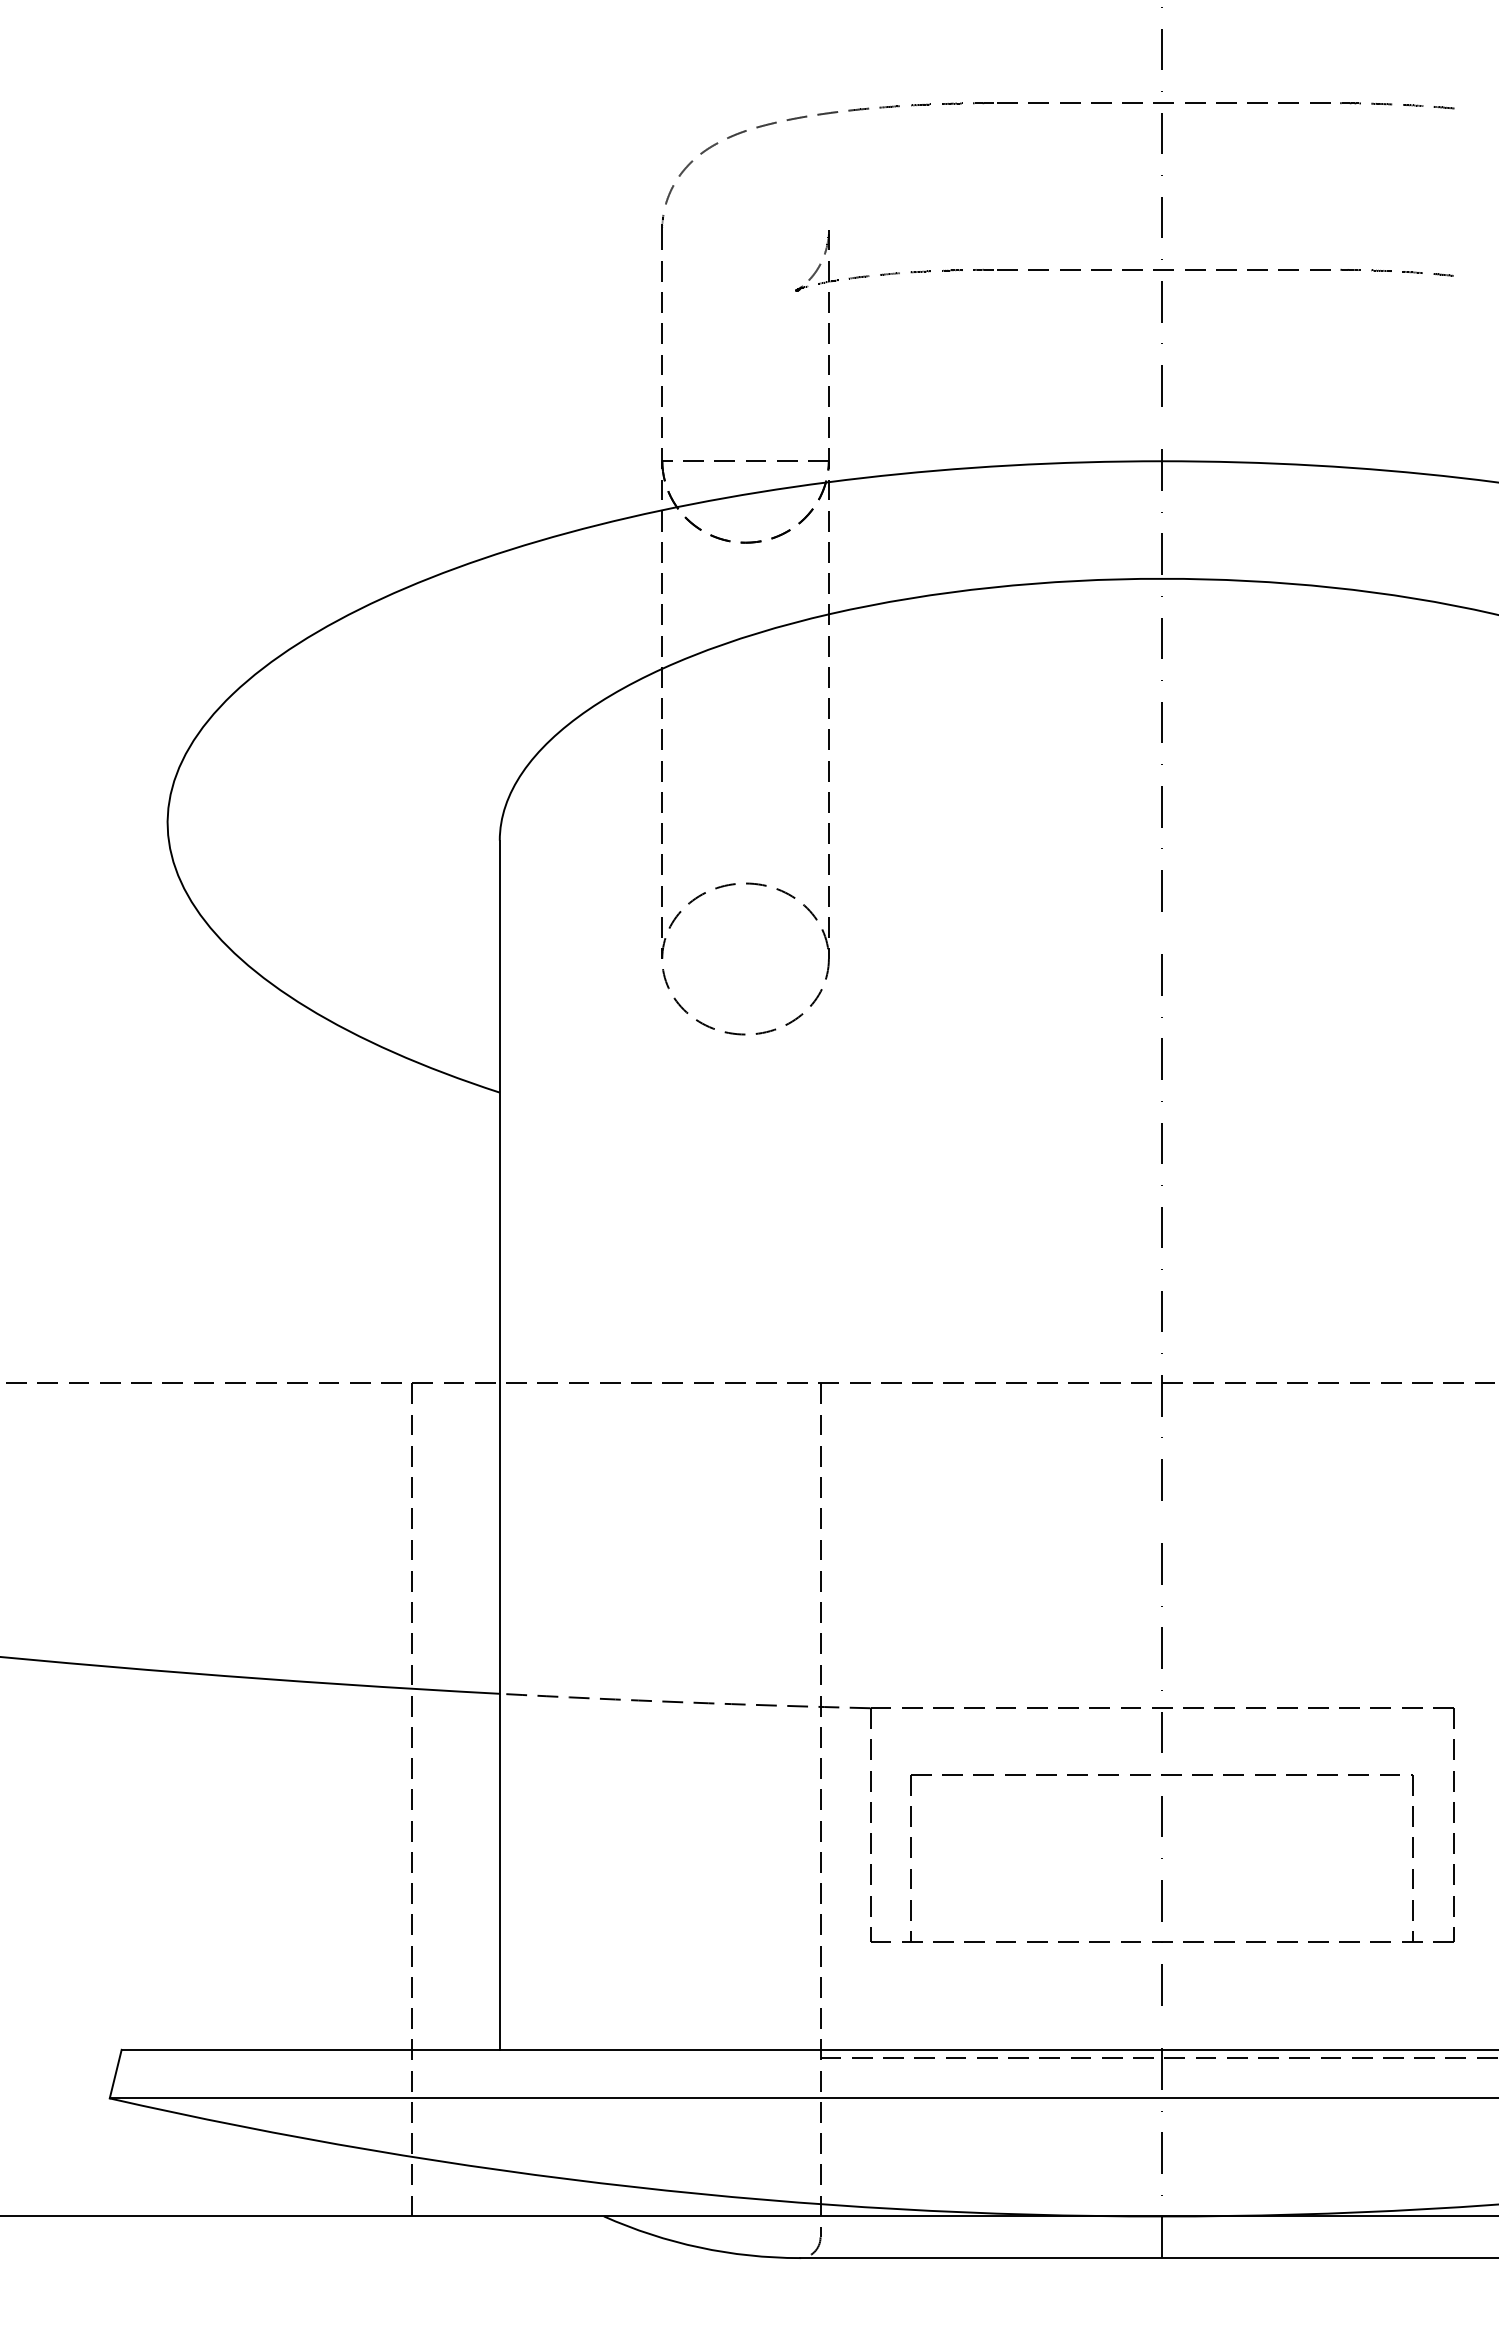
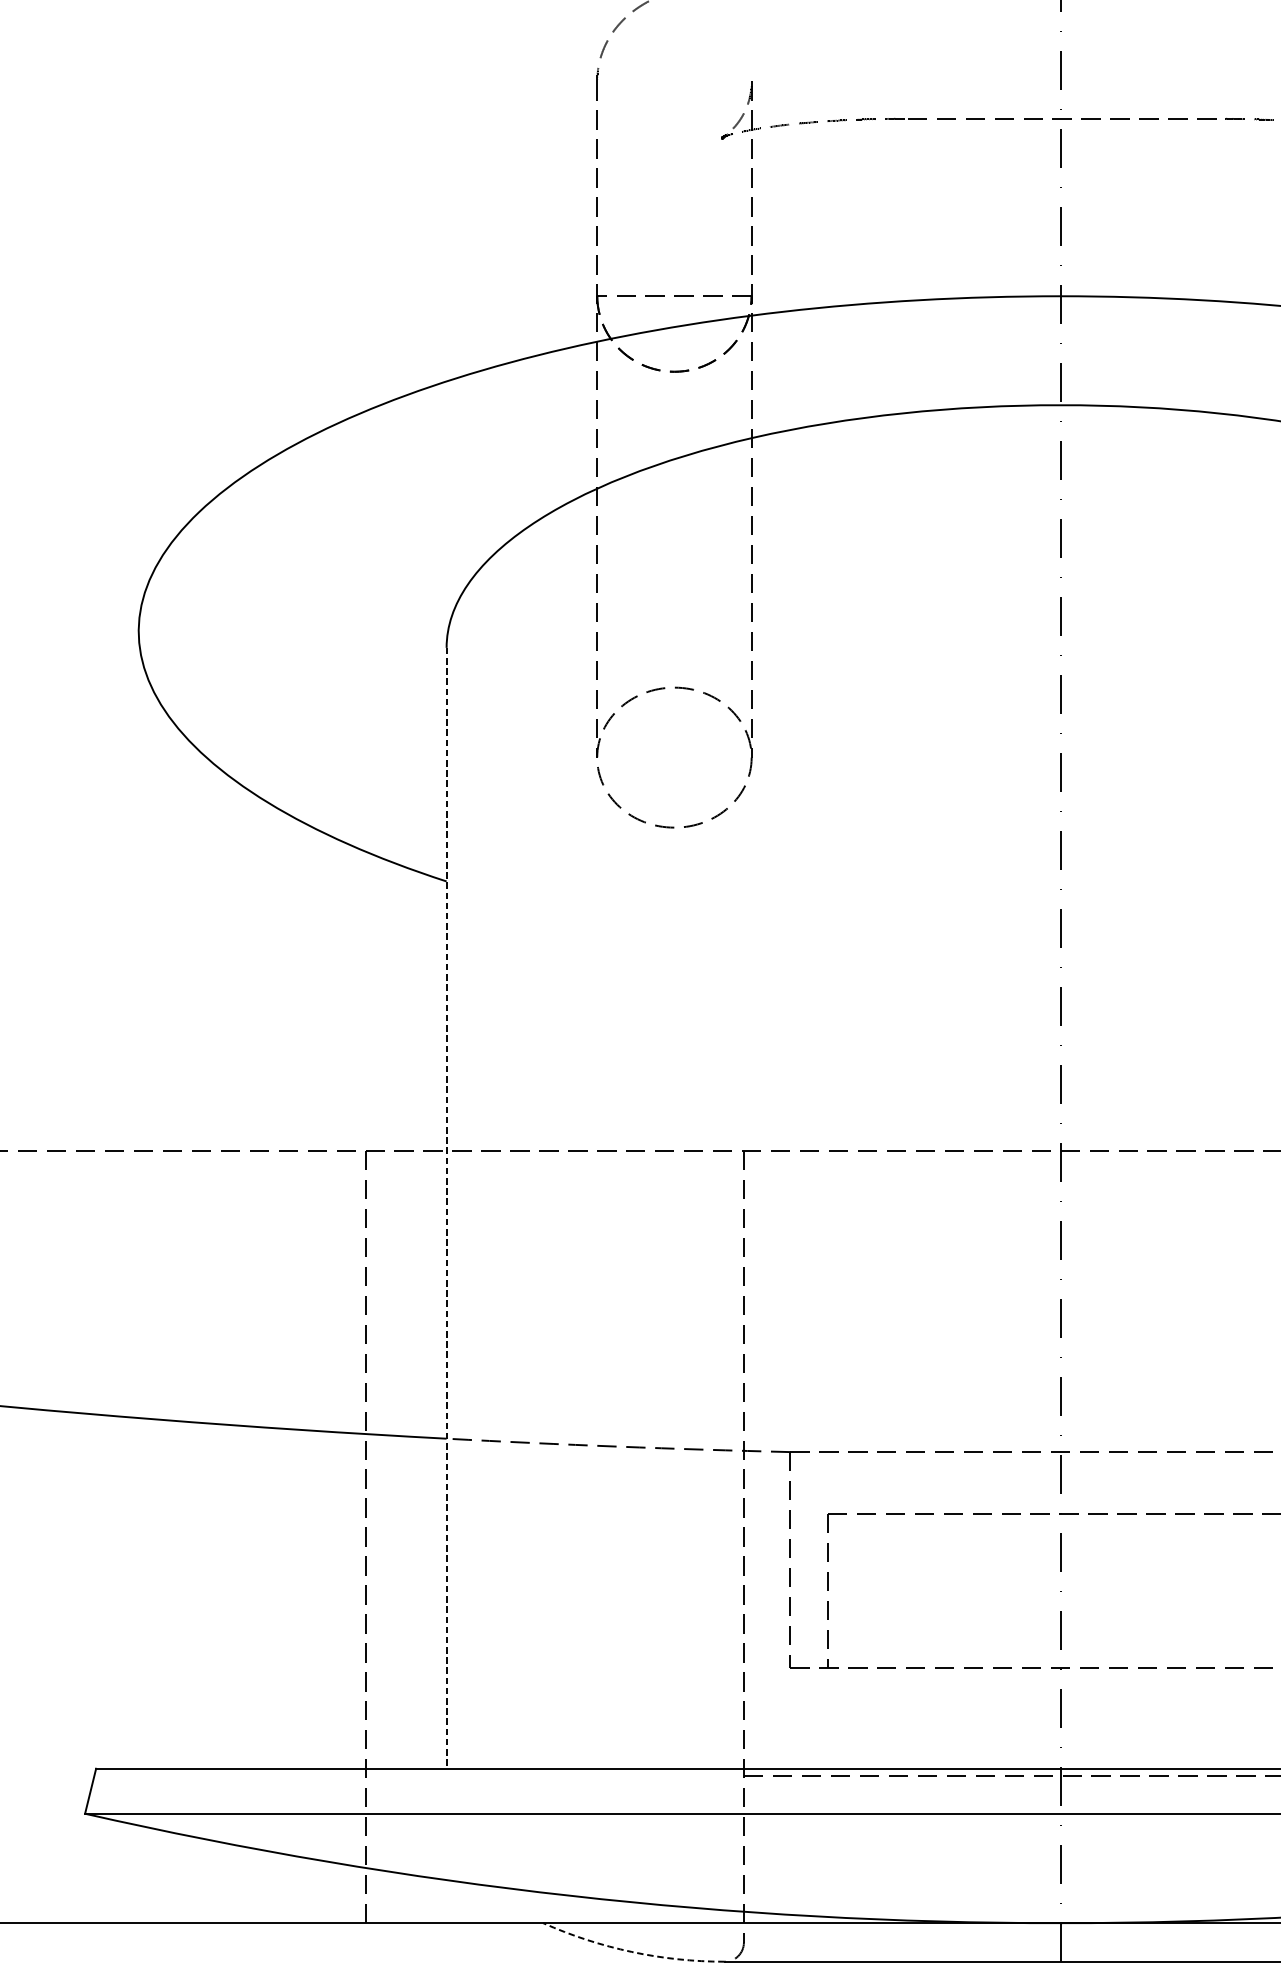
line: (499, 1445) -> (446, 1208), solid -> dashed
arc: (699, 2247) -> (631, 1951), solid -> dashed

